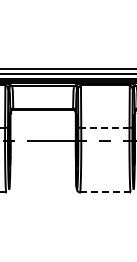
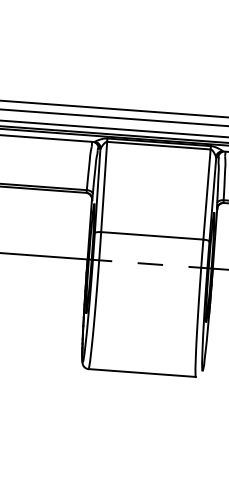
line: (104, 127) -> (150, 235), dashed -> solid
line: (105, 192) -> (142, 373), dashed -> solid

